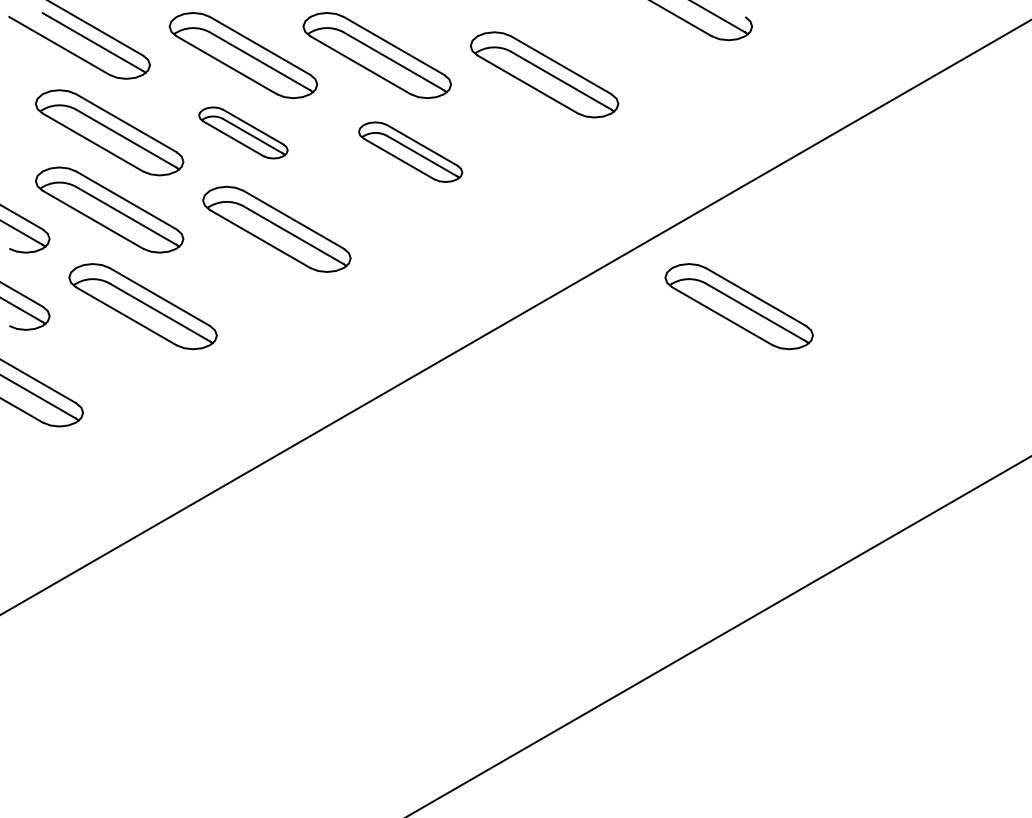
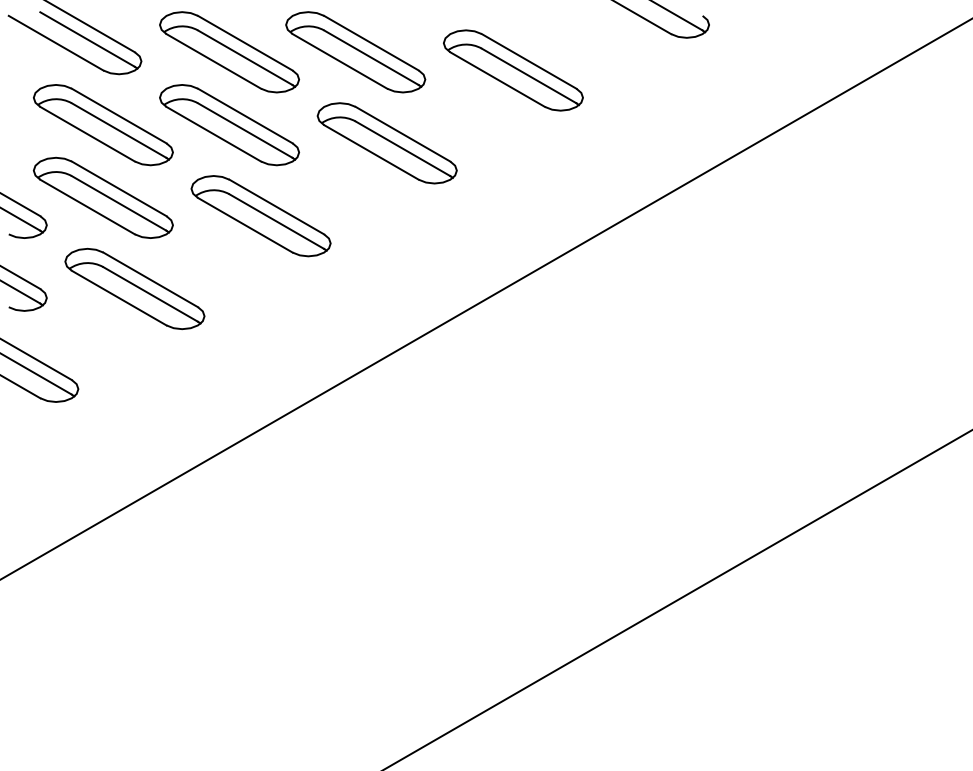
part: (243, 133) -> (229, 125), size x1.67
part: (409, 152) -> (386, 143), size x1.43
part: (738, 306) -> (696, 288), removed

